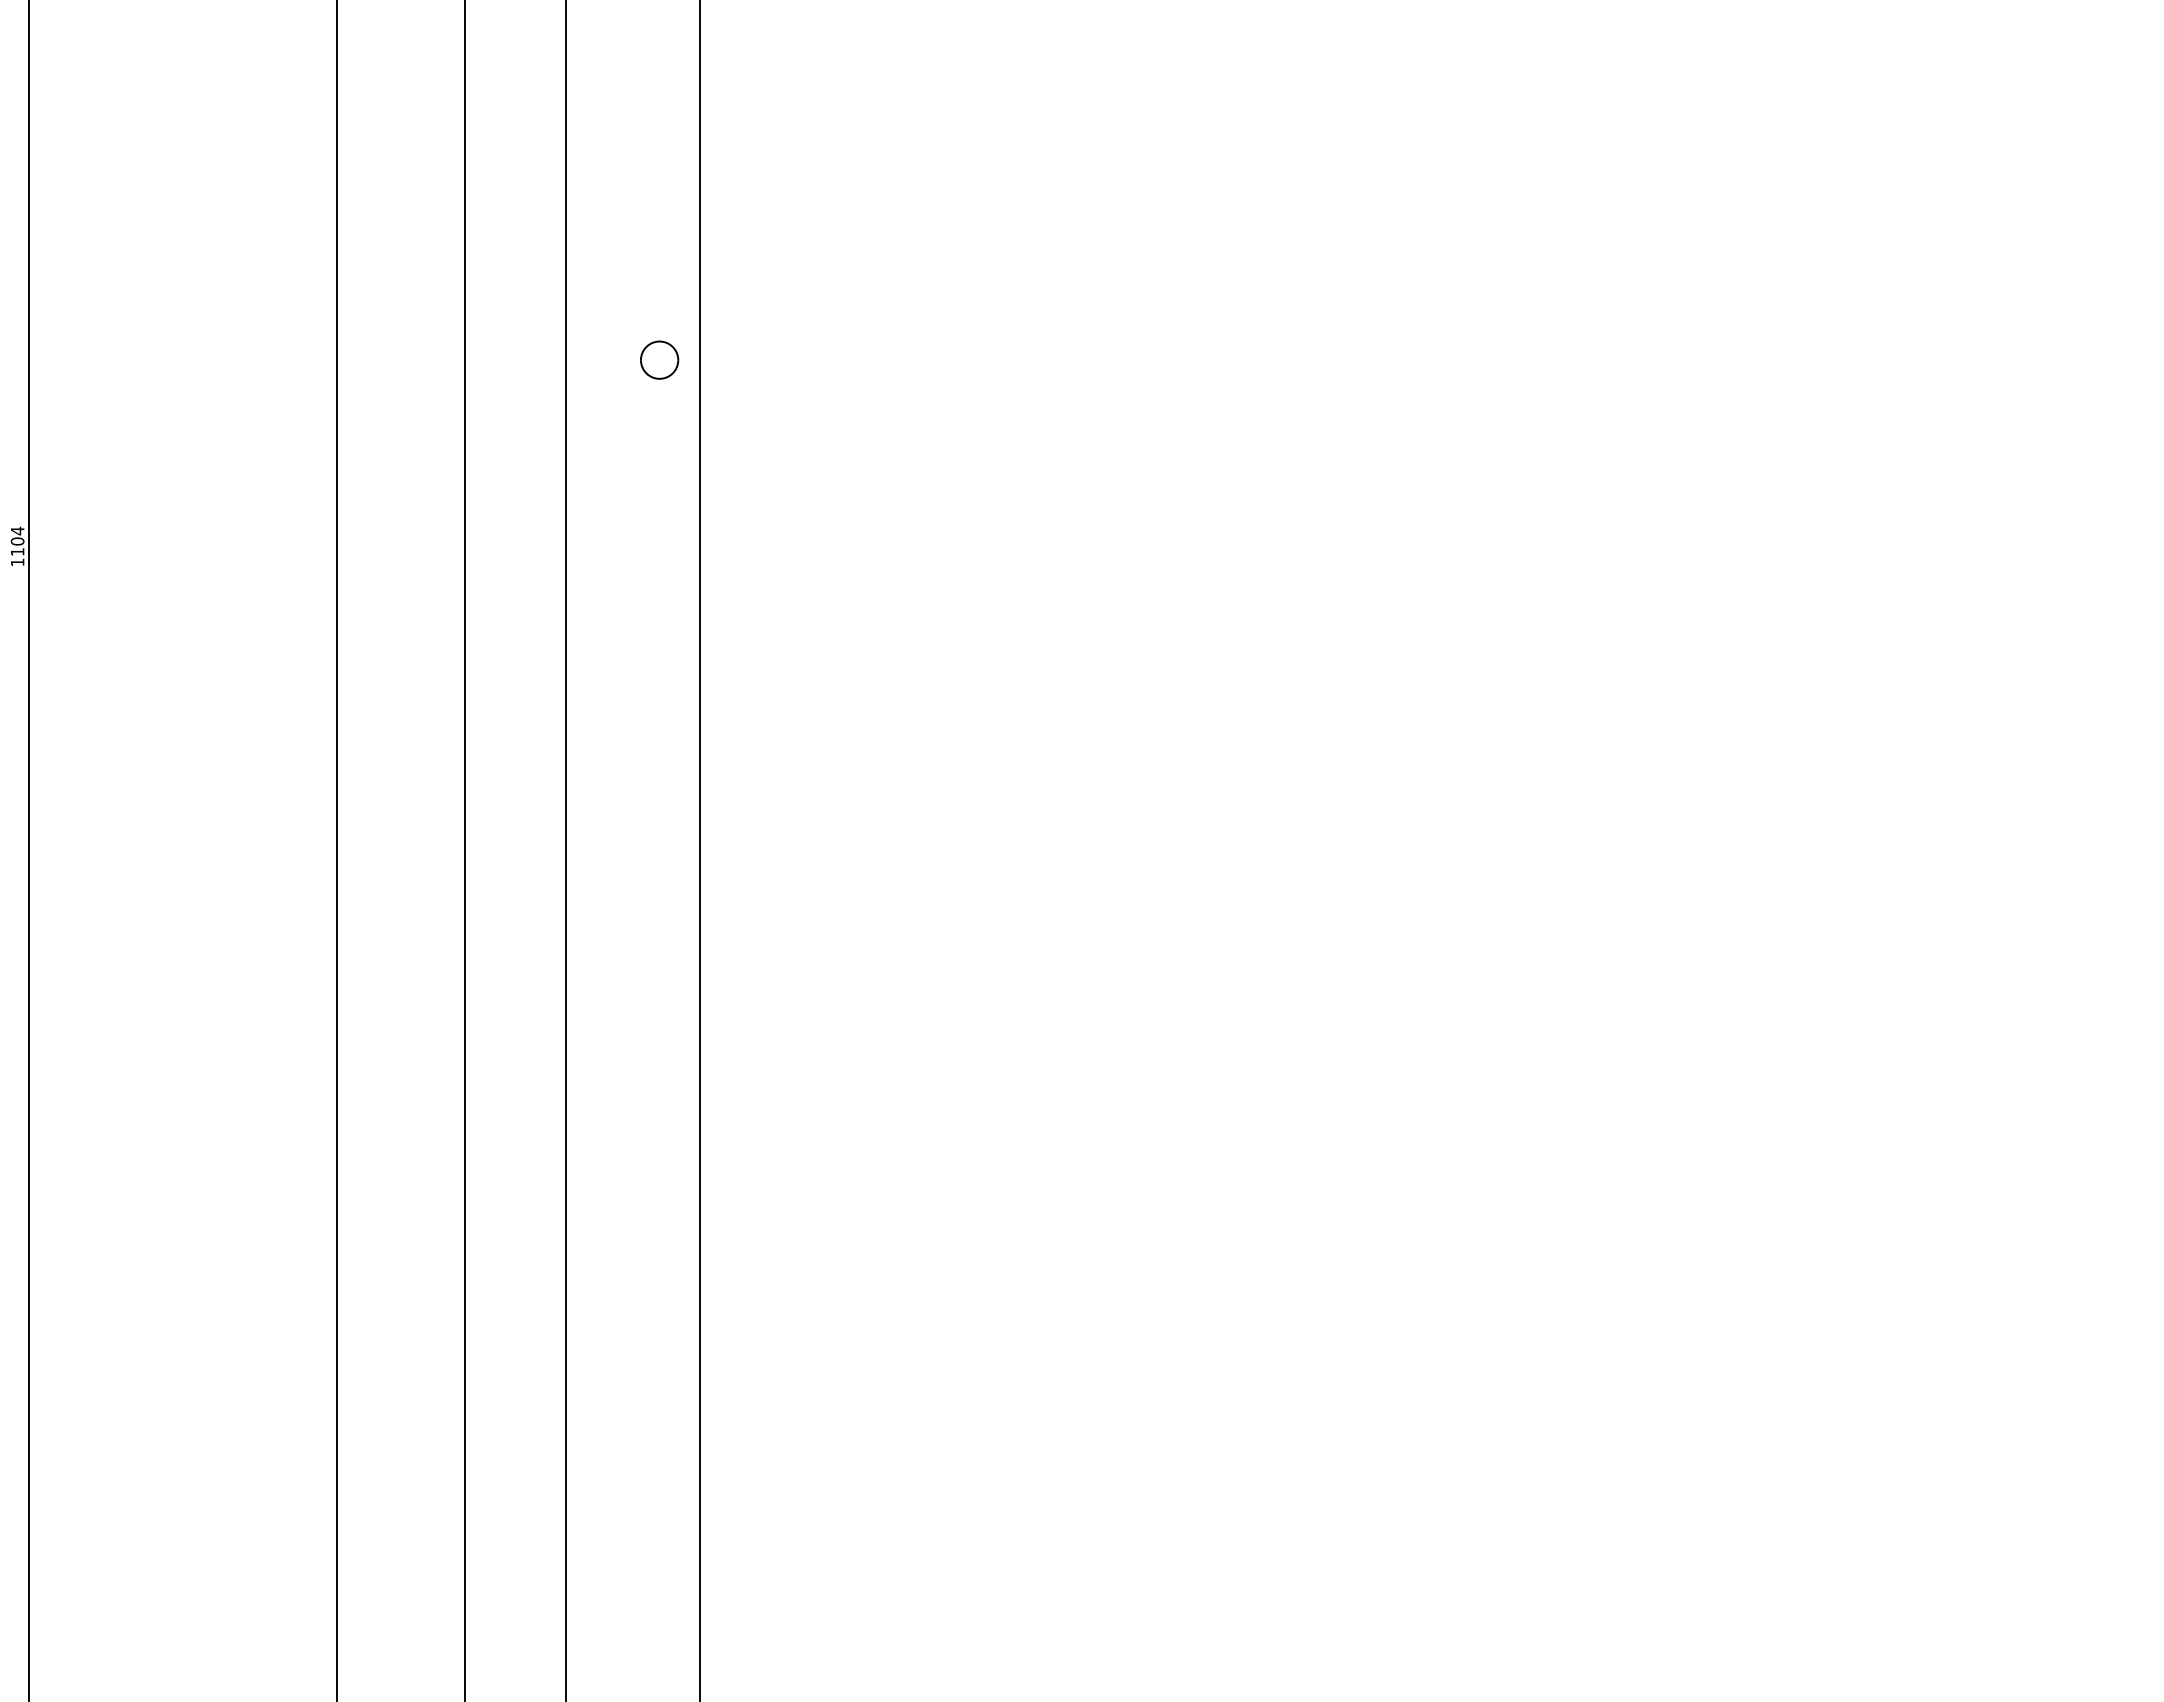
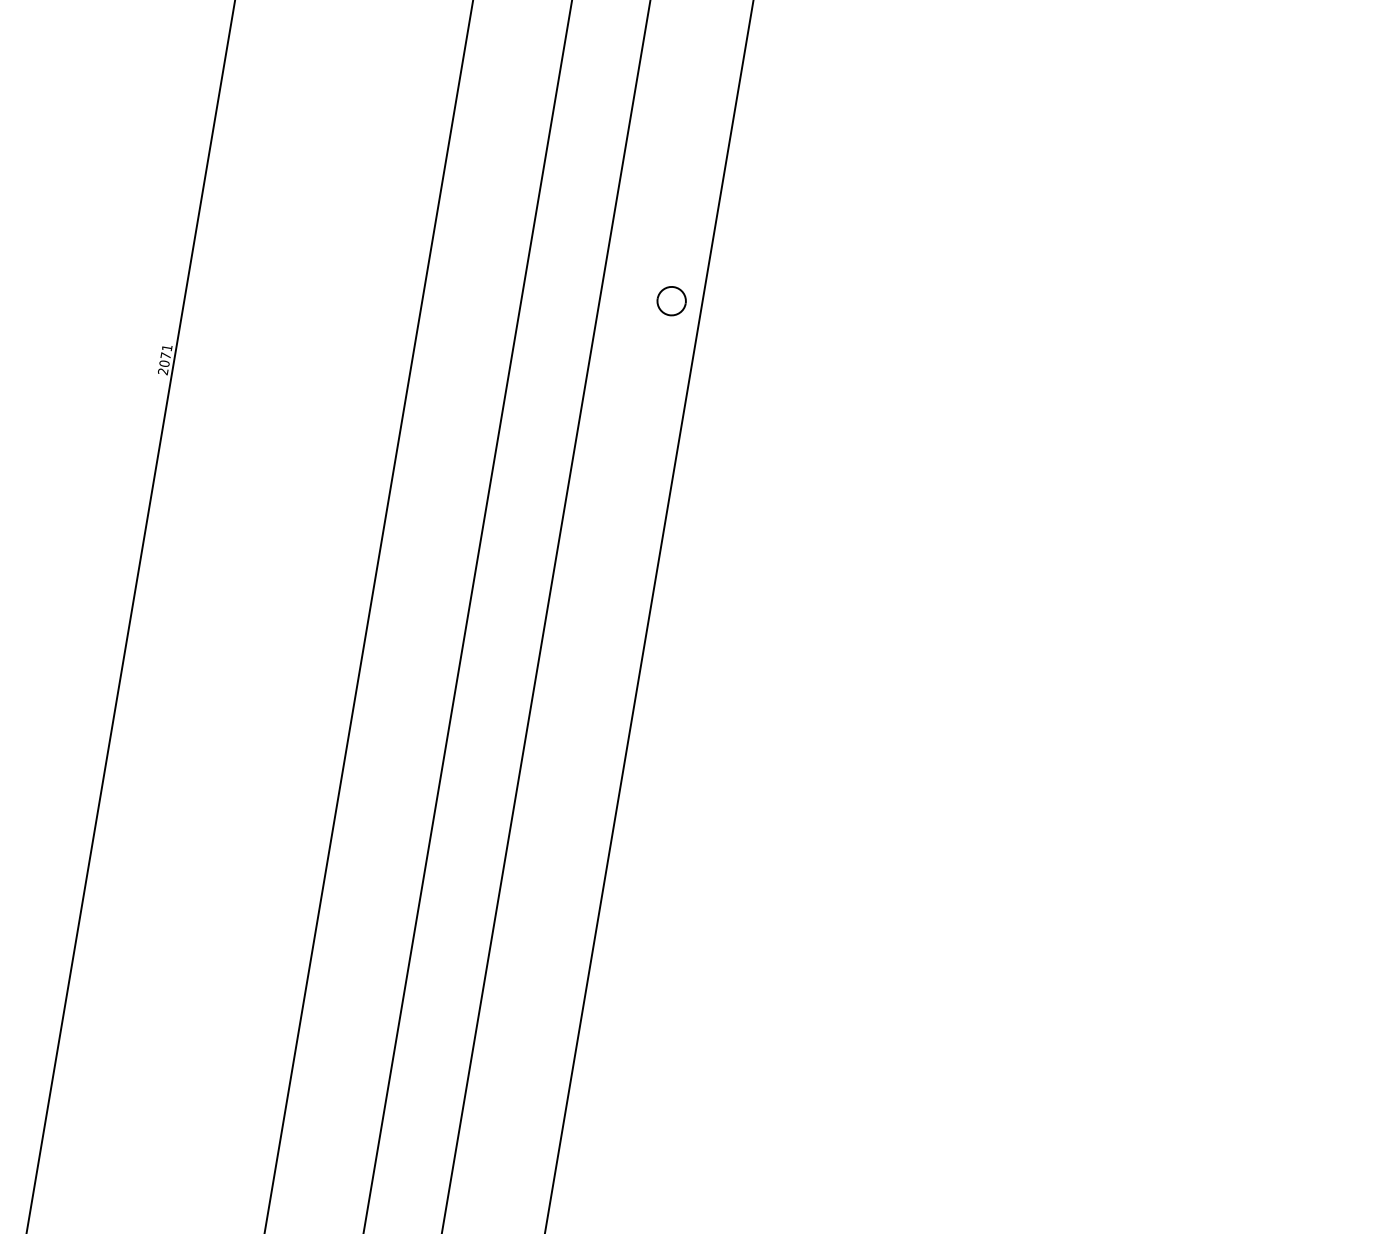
text: (17, 546) -> (165, 359), 1104 -> 2071

